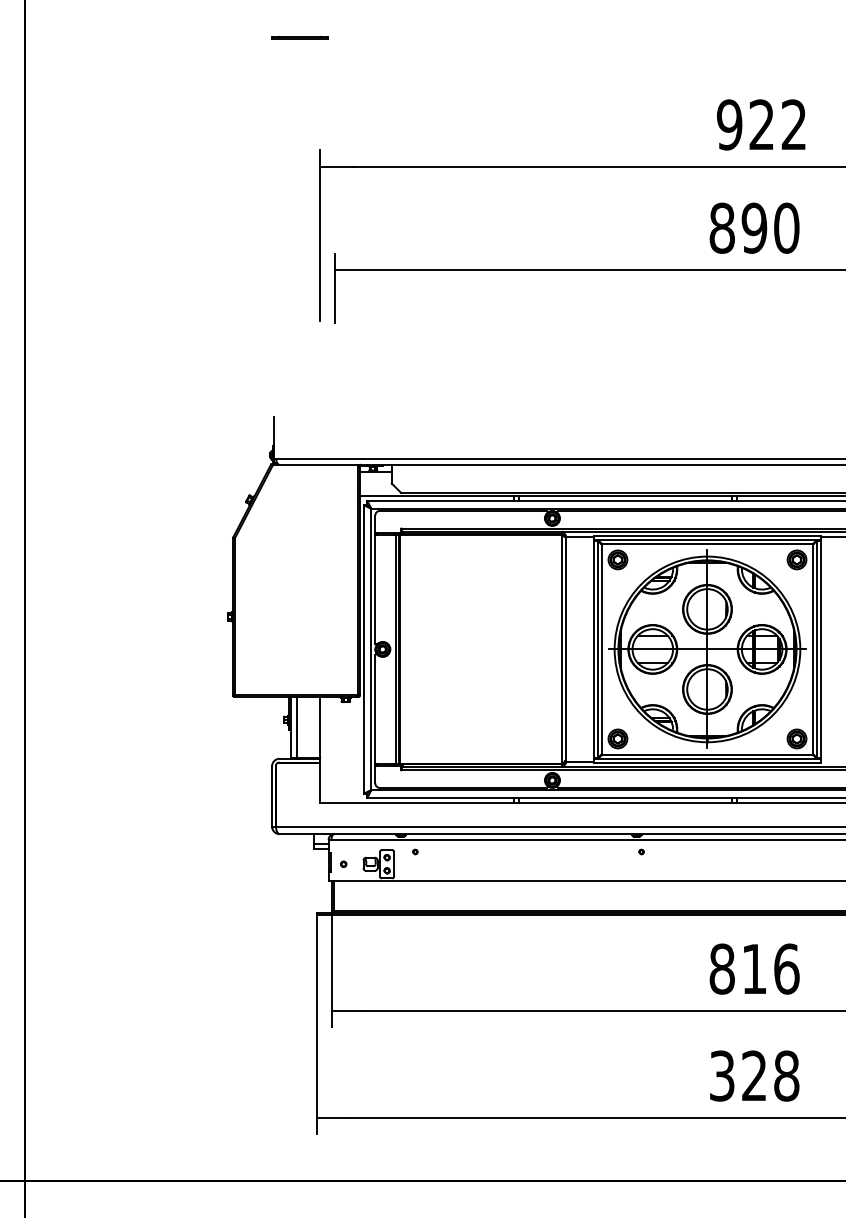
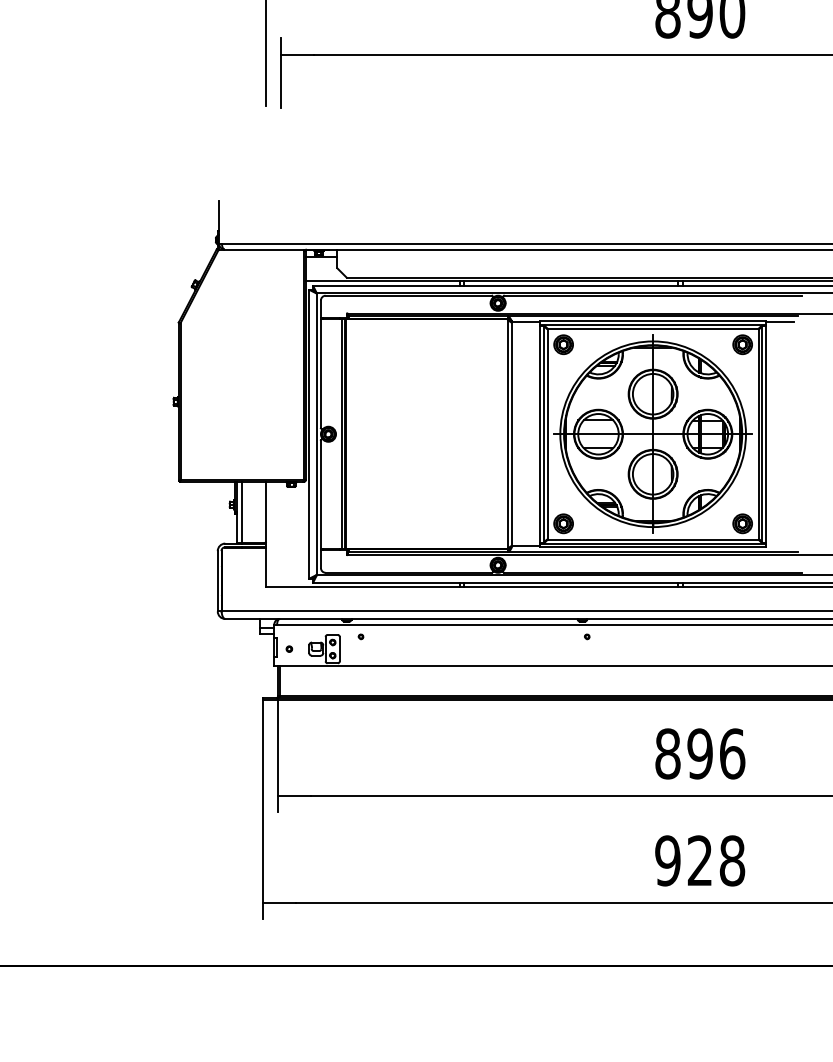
text: (754, 968) -> (700, 753), 816 -> 896
text: (721, 1075) -> (667, 860), 328 -> 928

